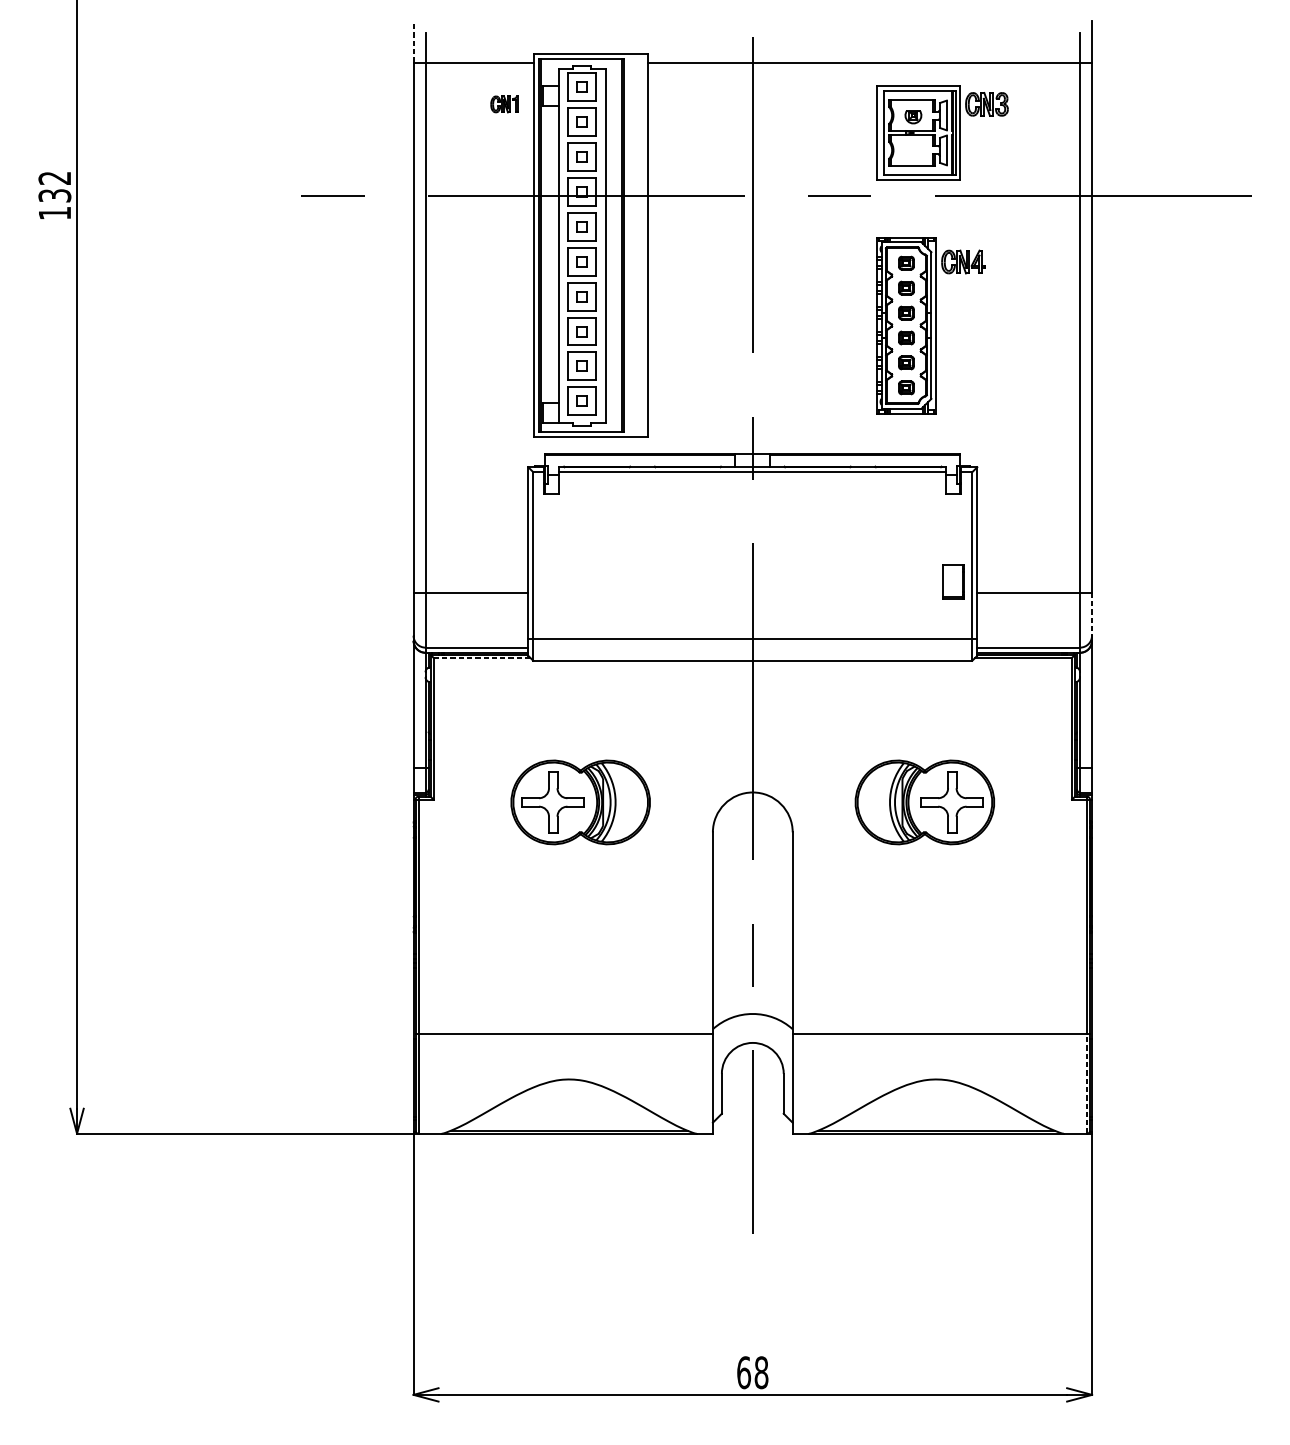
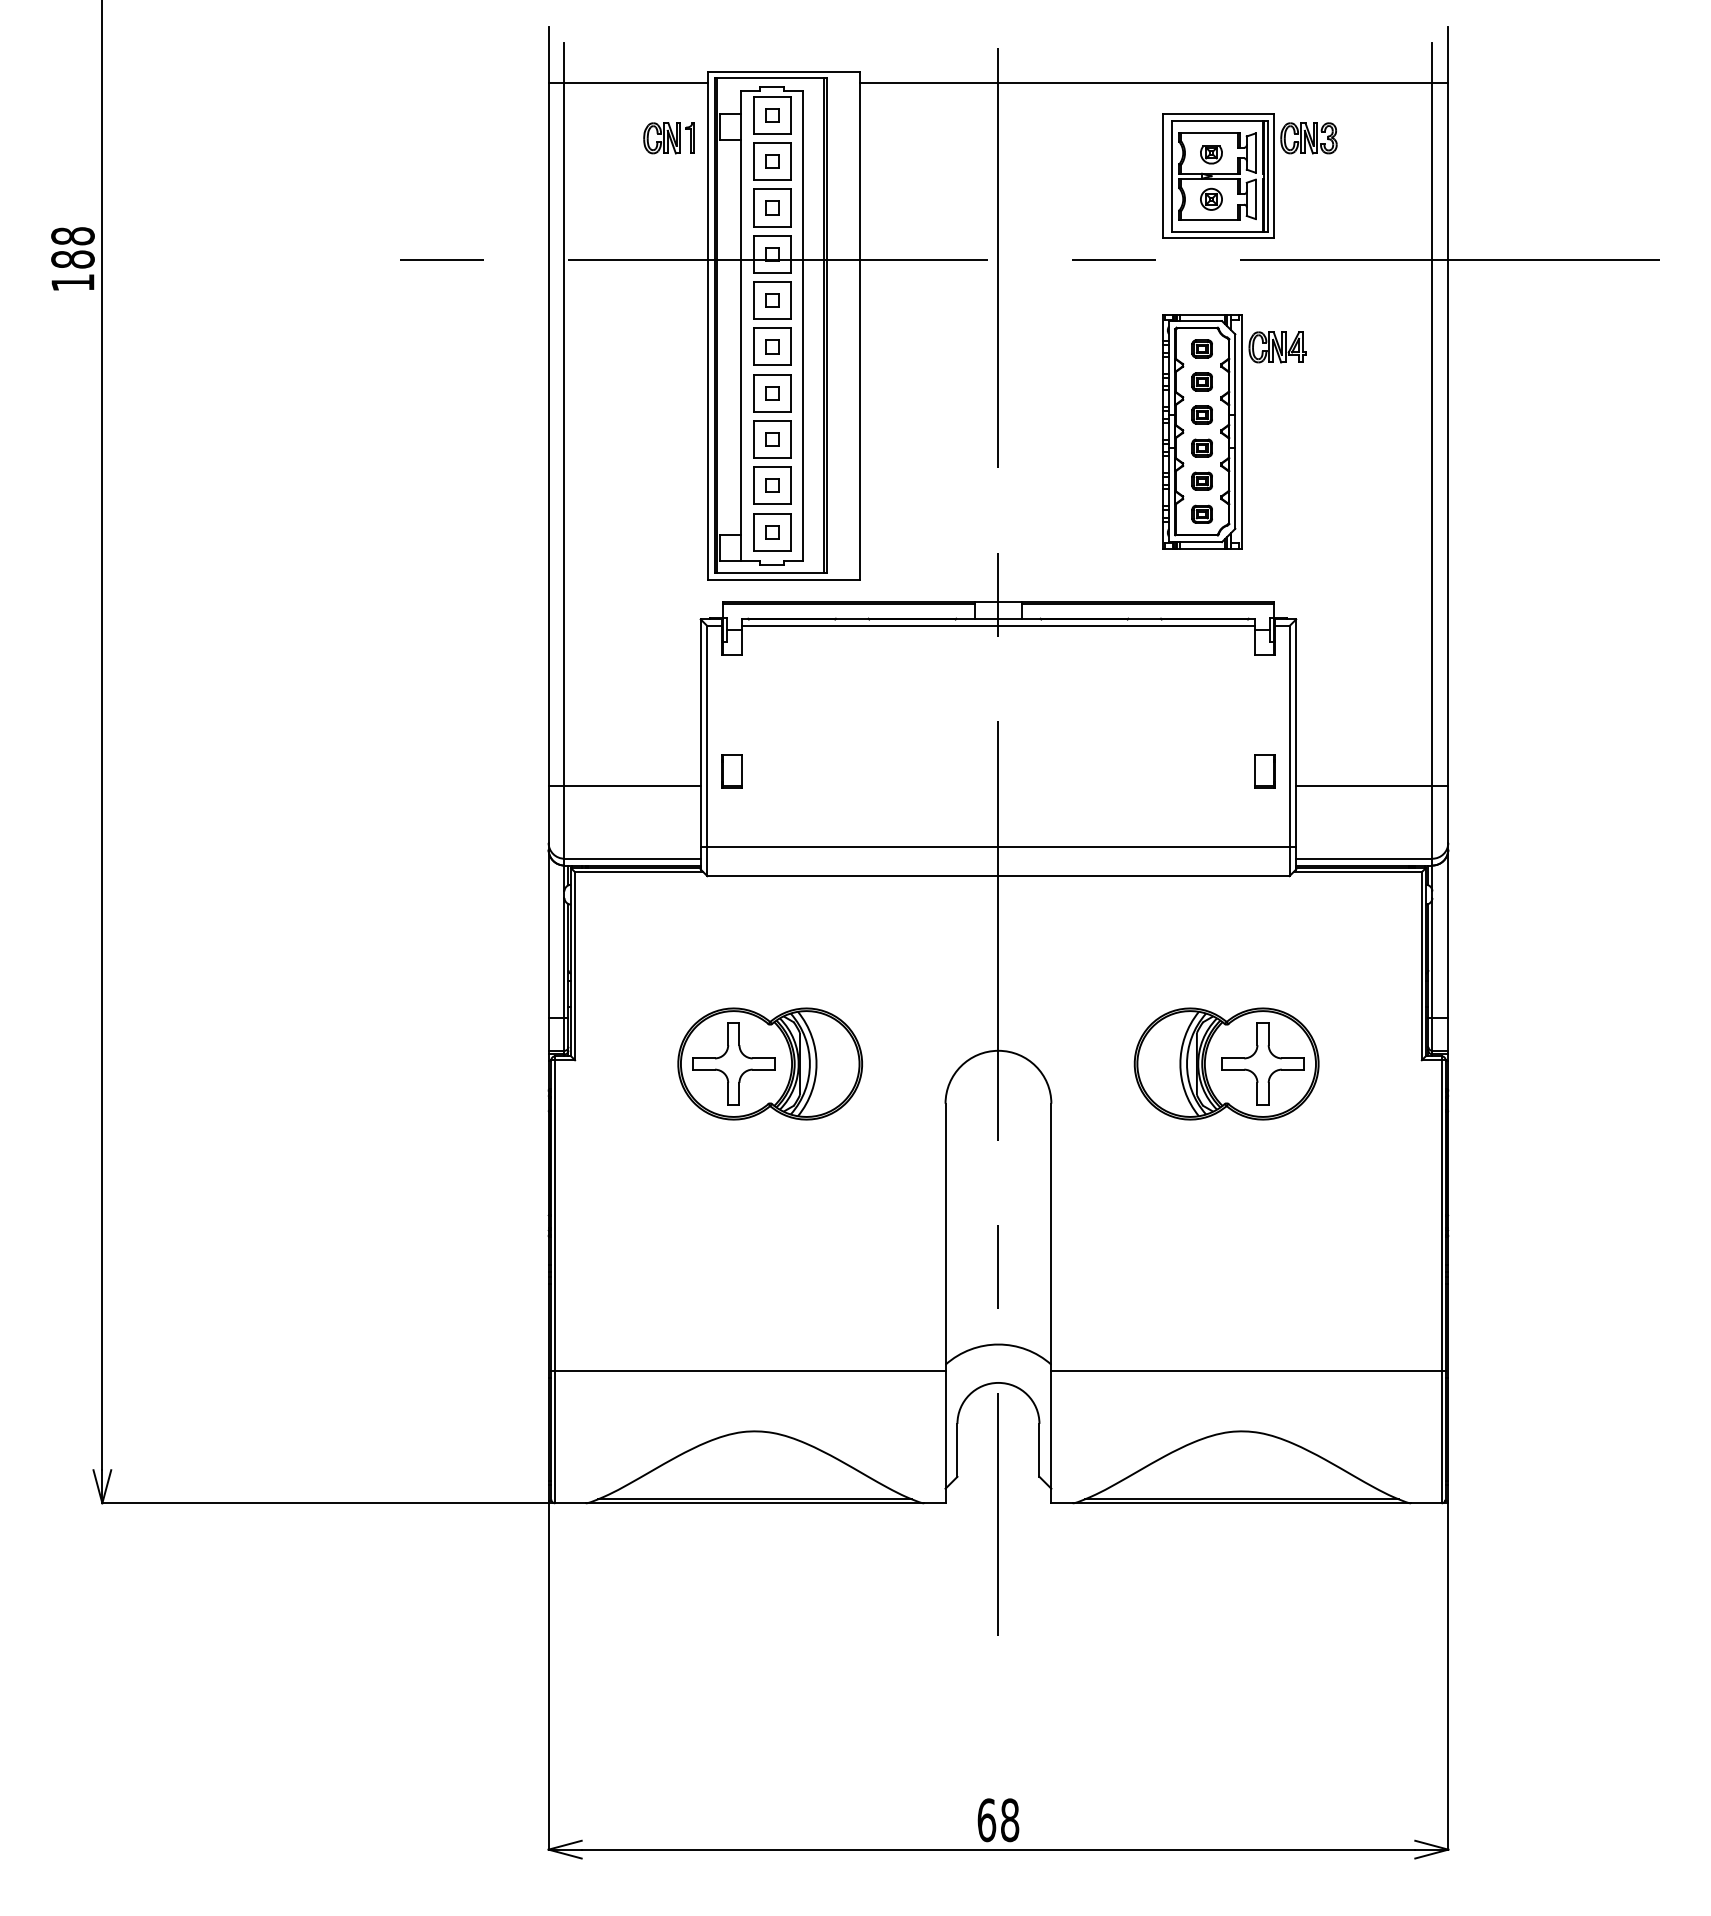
line: (413, 41) -> (548, 55), dashed -> solid
part: (503, 104) -> (668, 138), size x1.43
part: (913, 149) -> (1211, 198), added
text: (54, 186) -> (72, 247), 132 -> 188
part: (551, 581) -> (731, 771), added
part: (953, 581) -> (1264, 771), size x0.71
line: (1092, 615) -> (1448, 815), dashed -> solid
line: (481, 658) -> (638, 872), dashed -> solid
line: (1086, 1083) -> (1441, 1436), dashed -> solid

